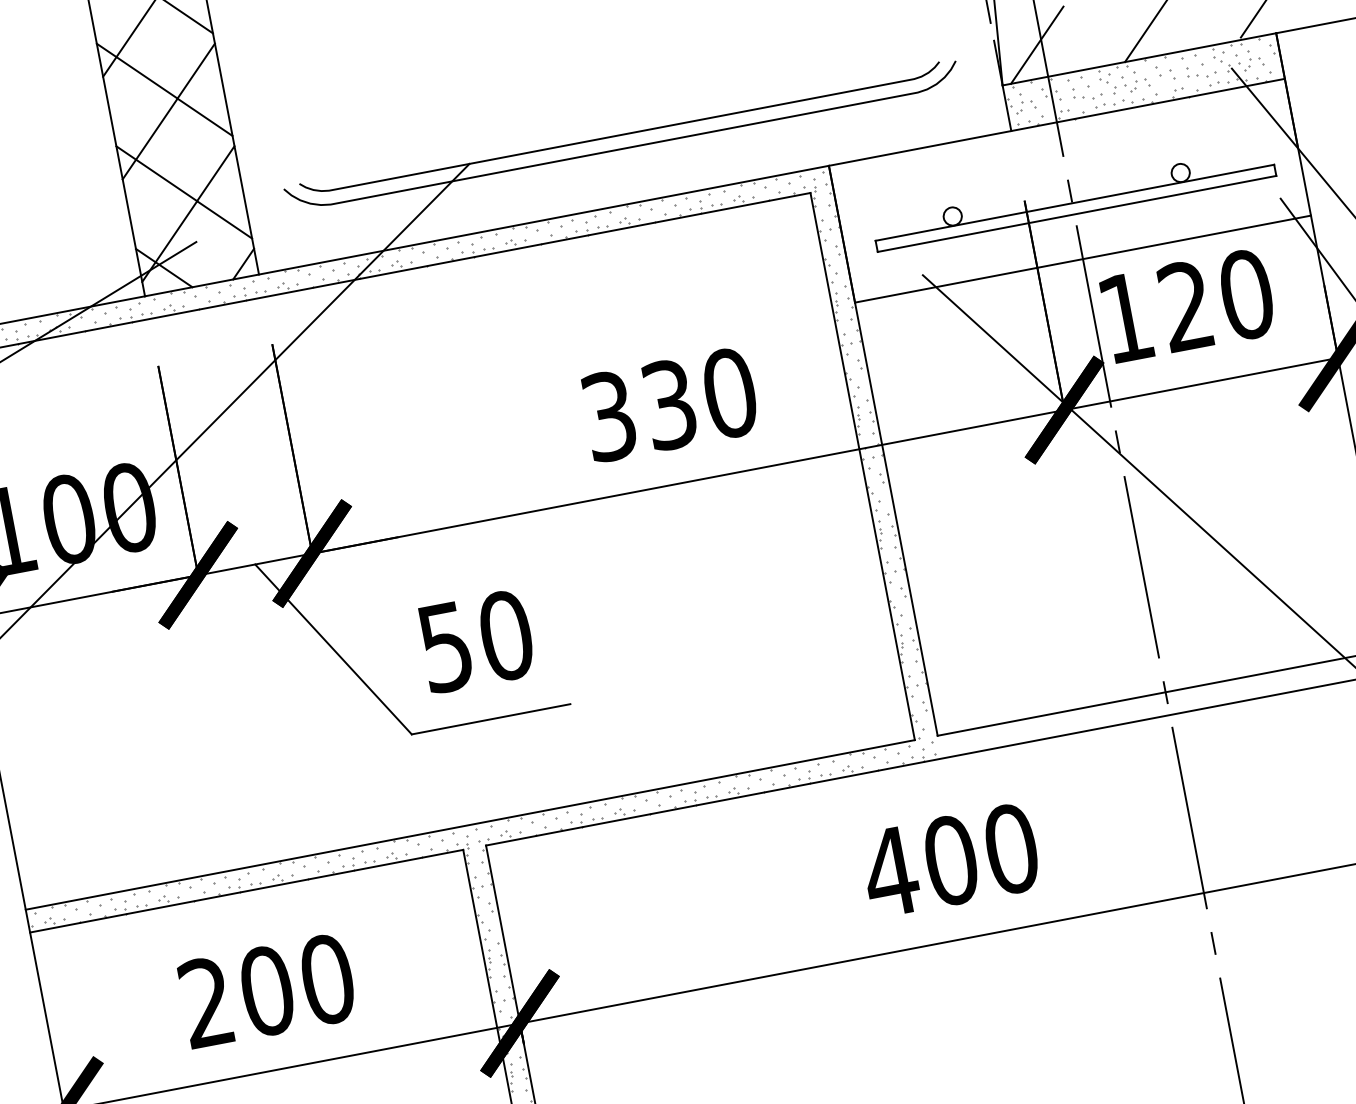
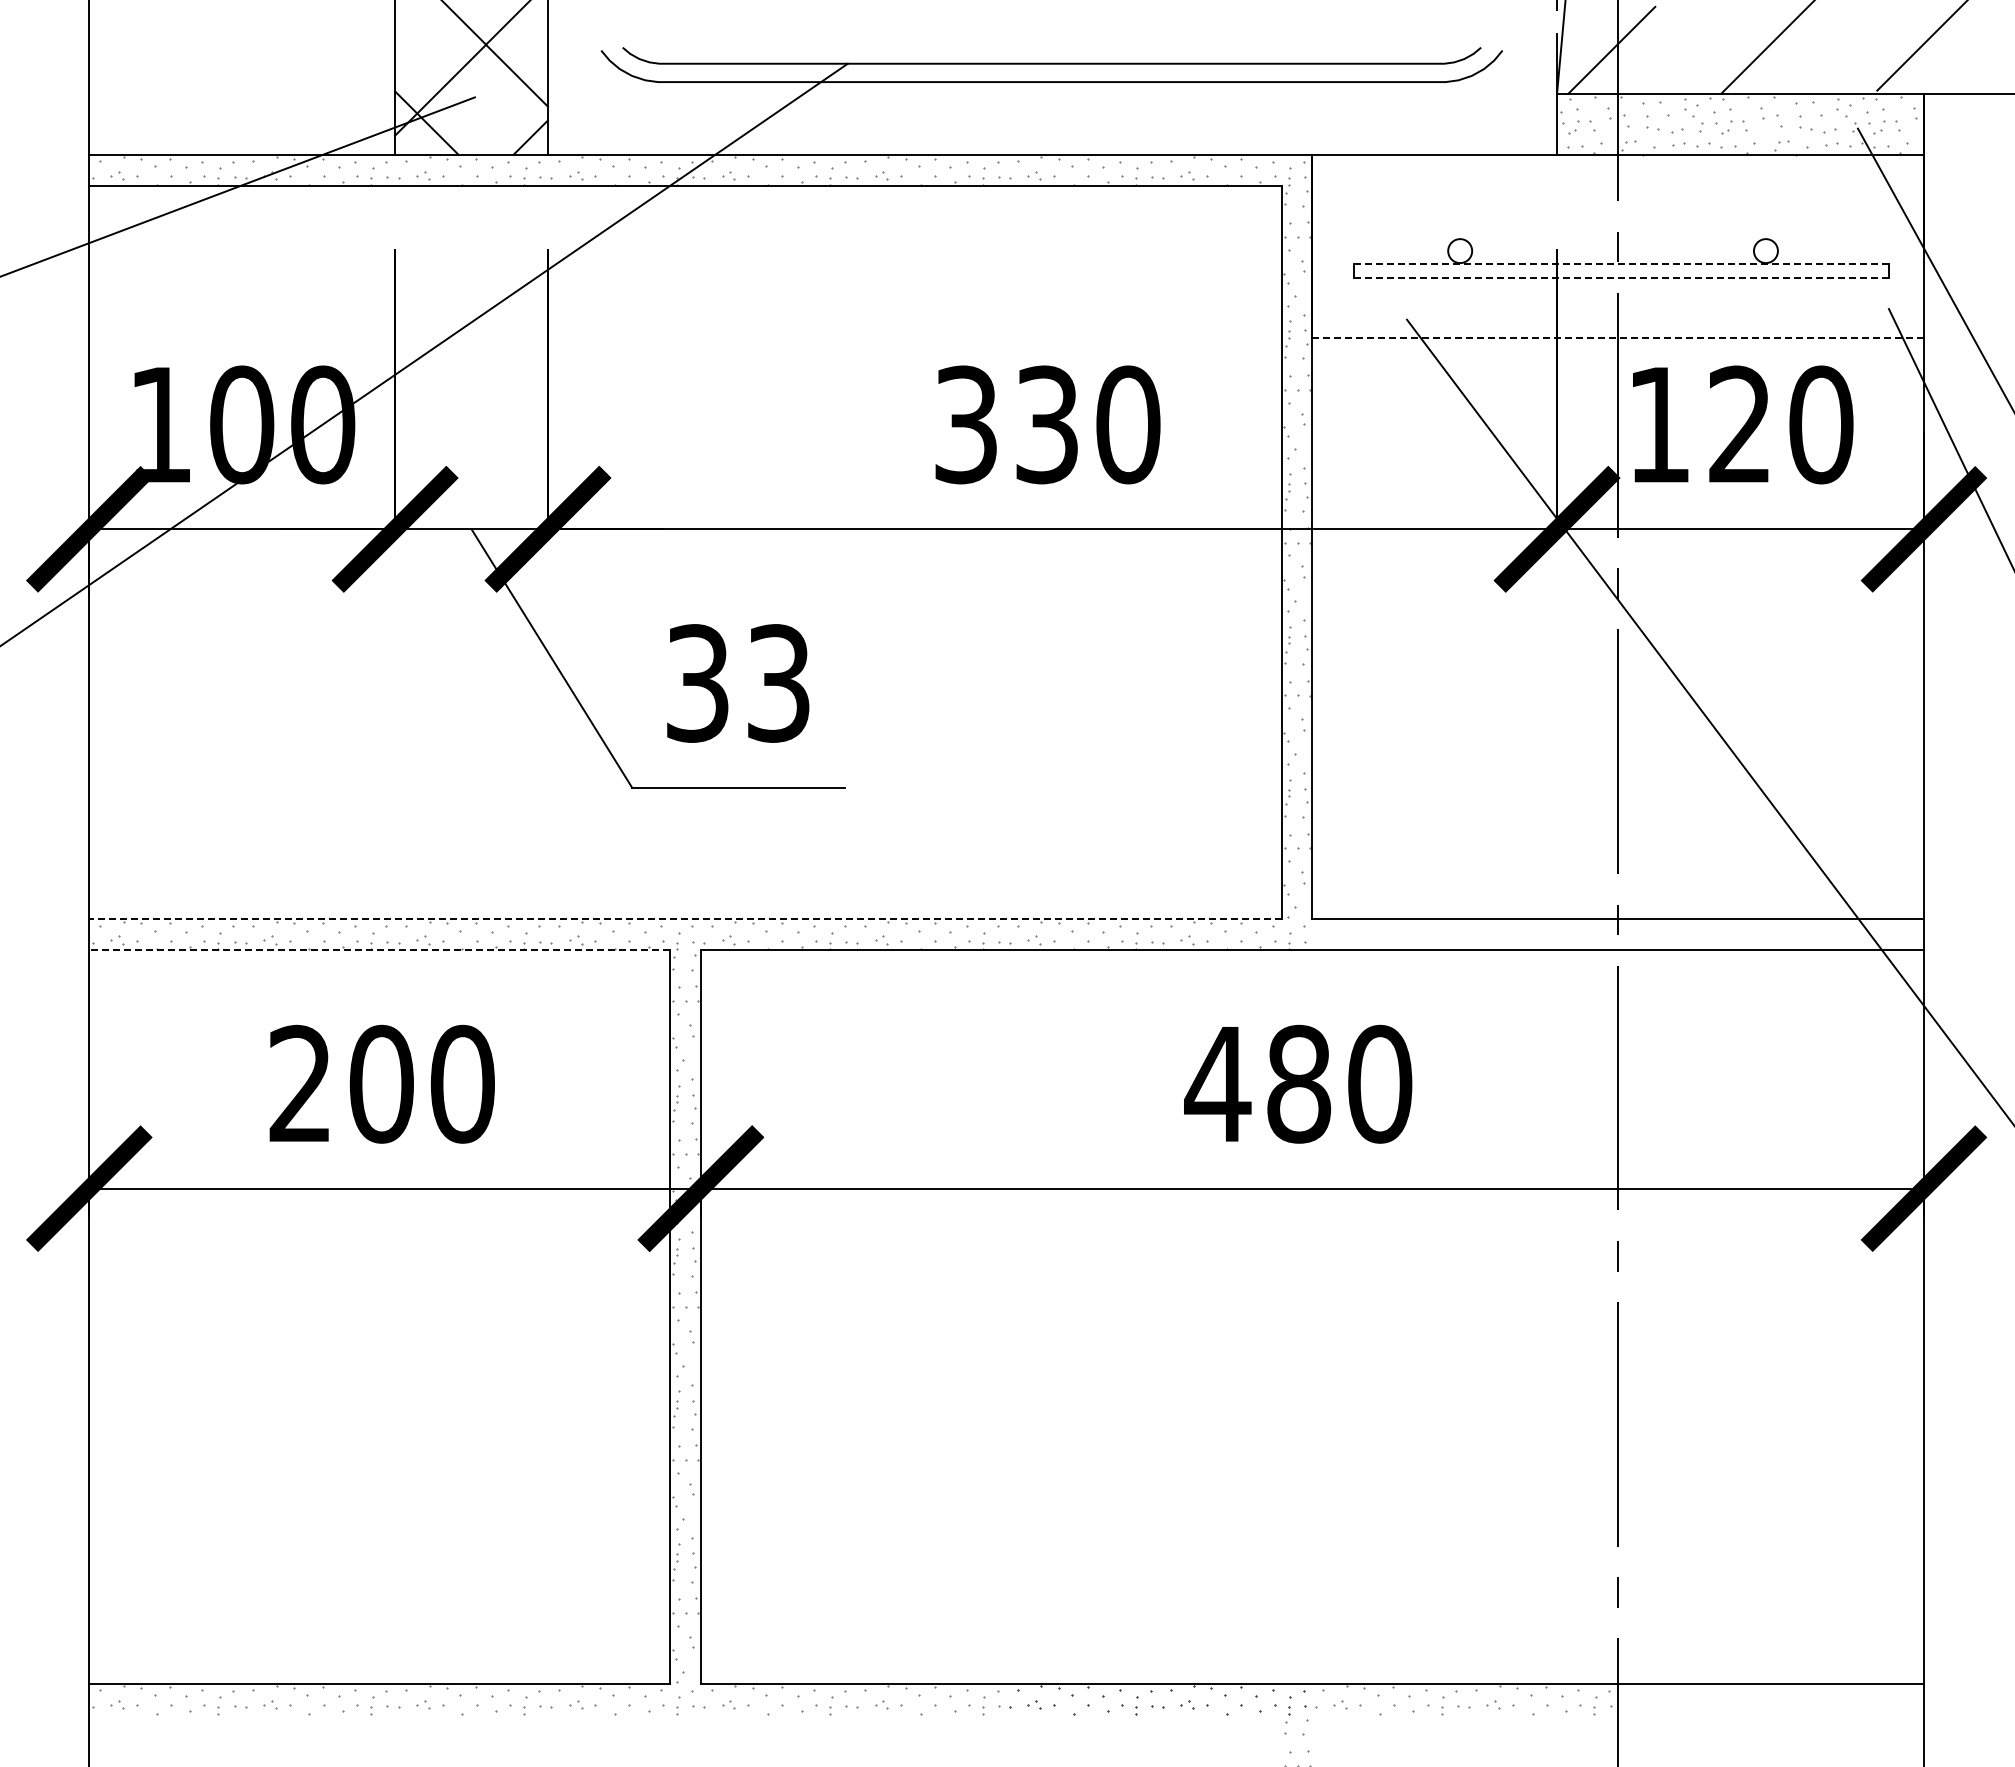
line: (1075, 202) -> (1622, 263), solid -> dashed
line: (1076, 213) -> (1621, 278), solid -> dashed
line: (1083, 259) -> (1618, 338), solid -> dashed
text: (476, 641) -> (739, 683), 50 -> 33
line: (470, 825) -> (685, 919), solid -> dashed
text: (951, 860) -> (1299, 1084), 400 -> 480
line: (246, 890) -> (379, 949), solid -> dashed

